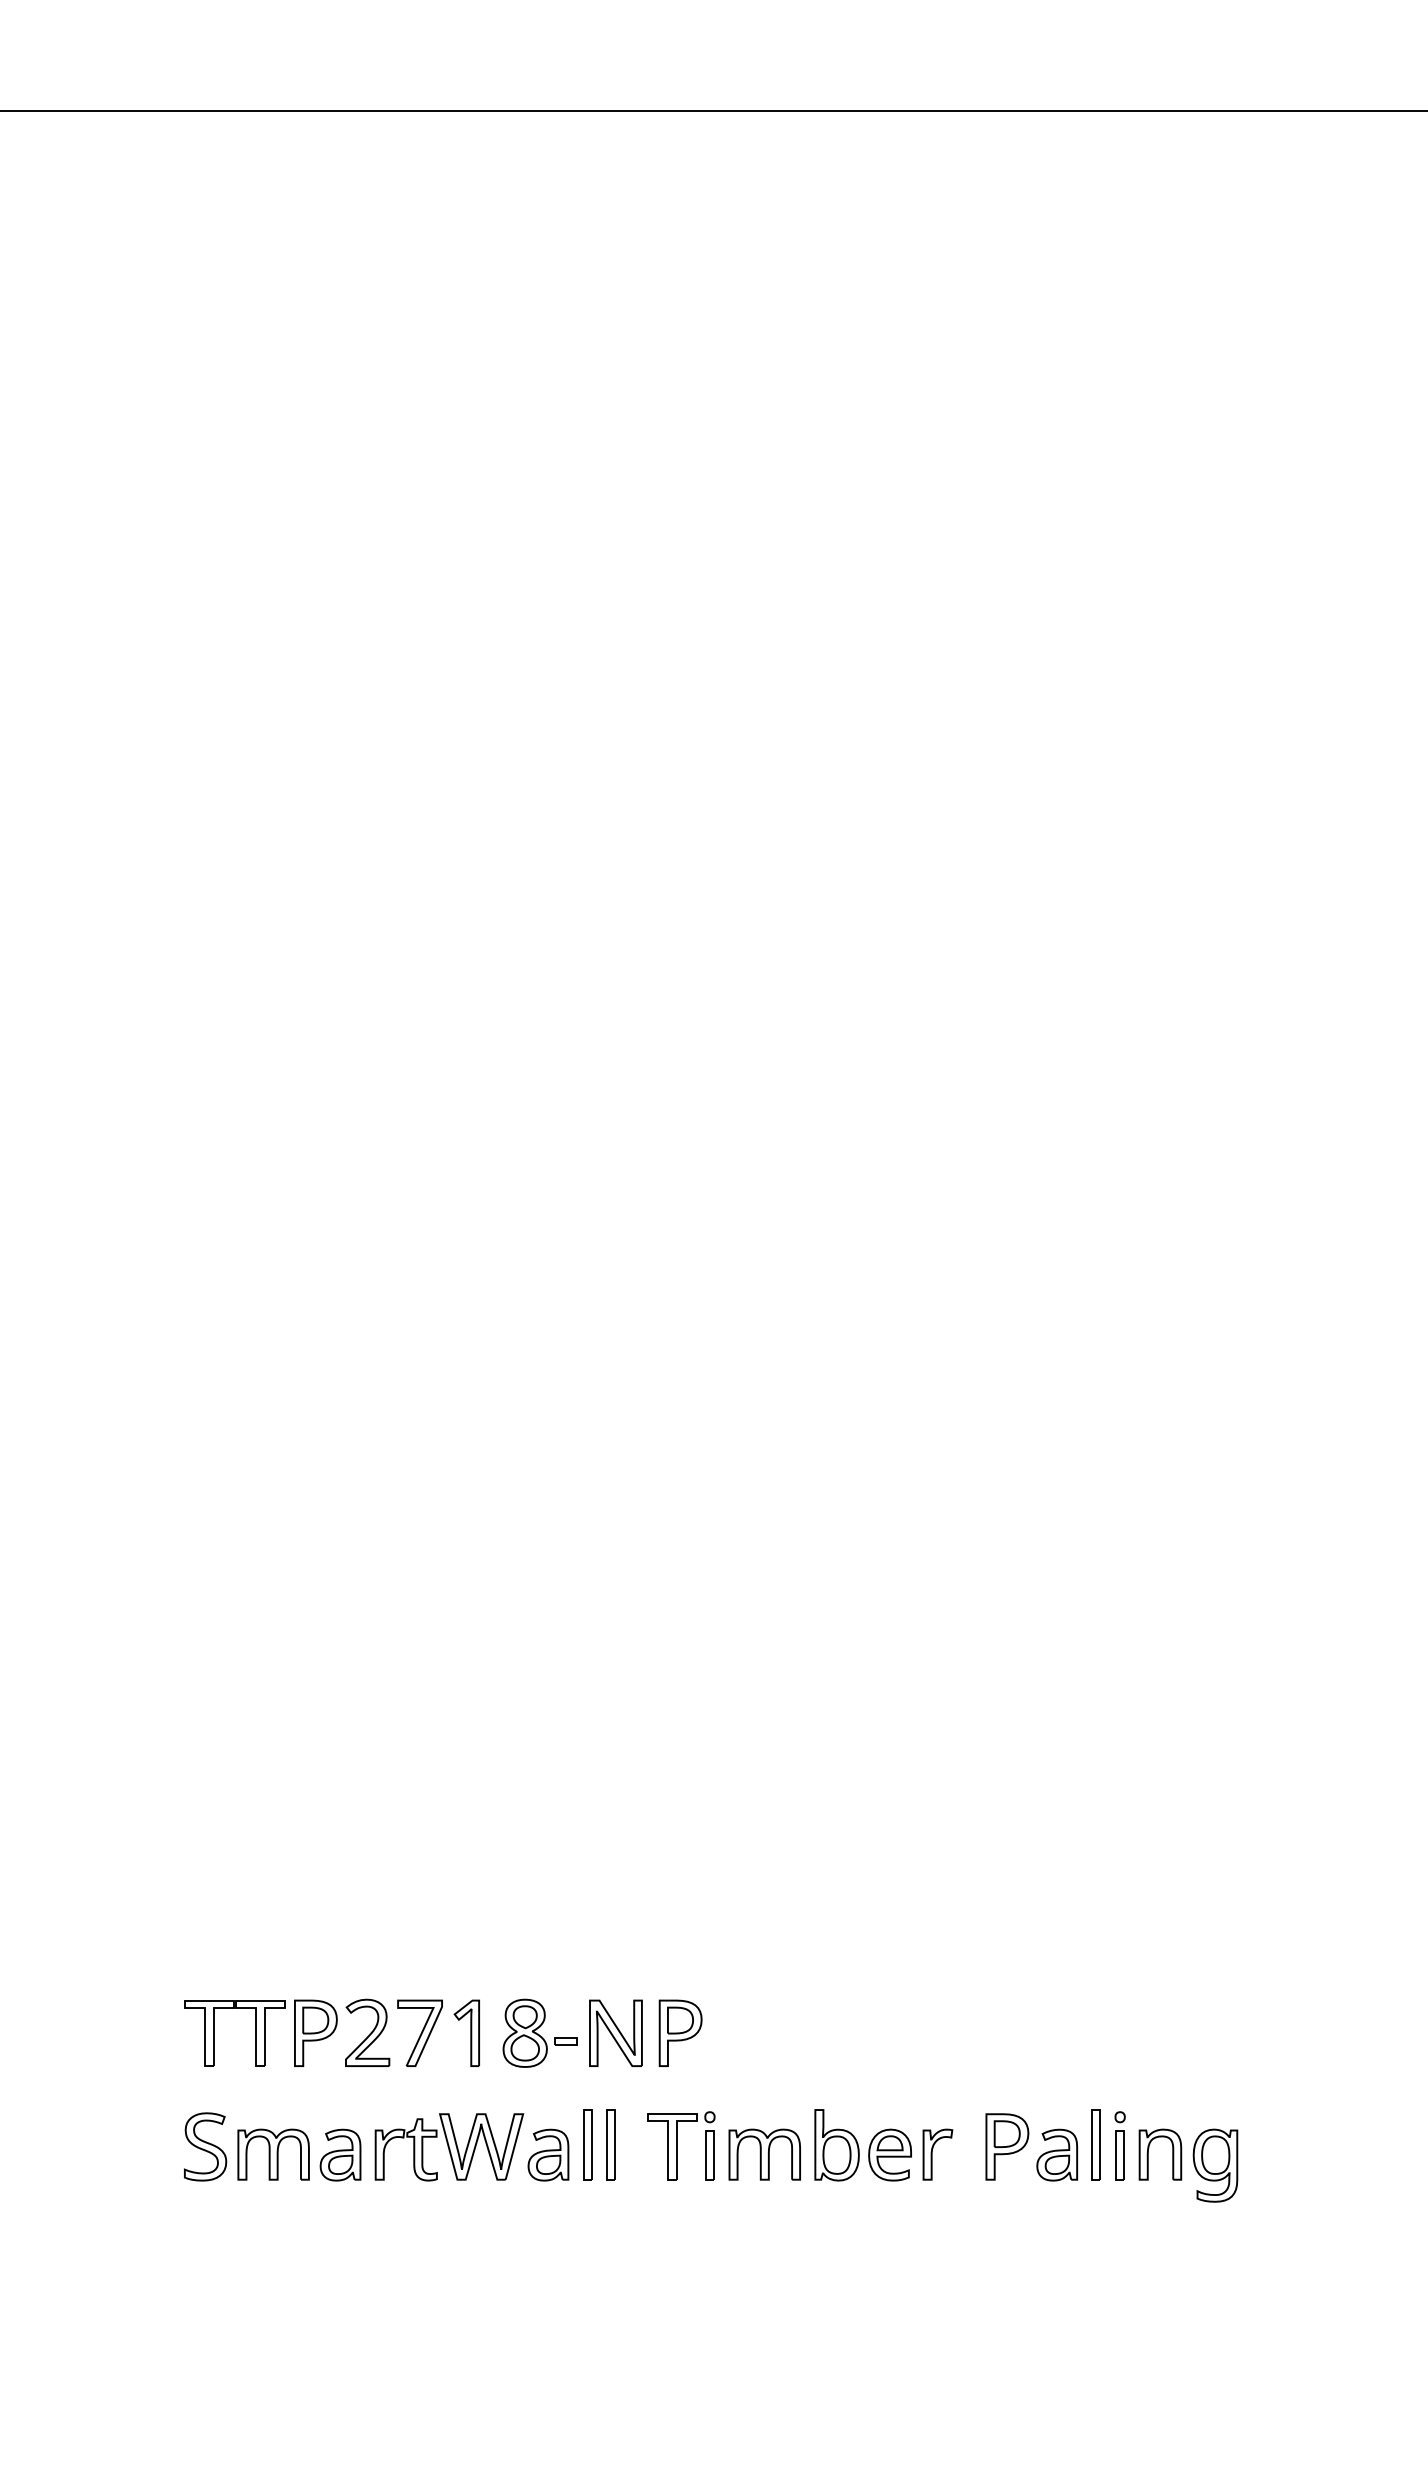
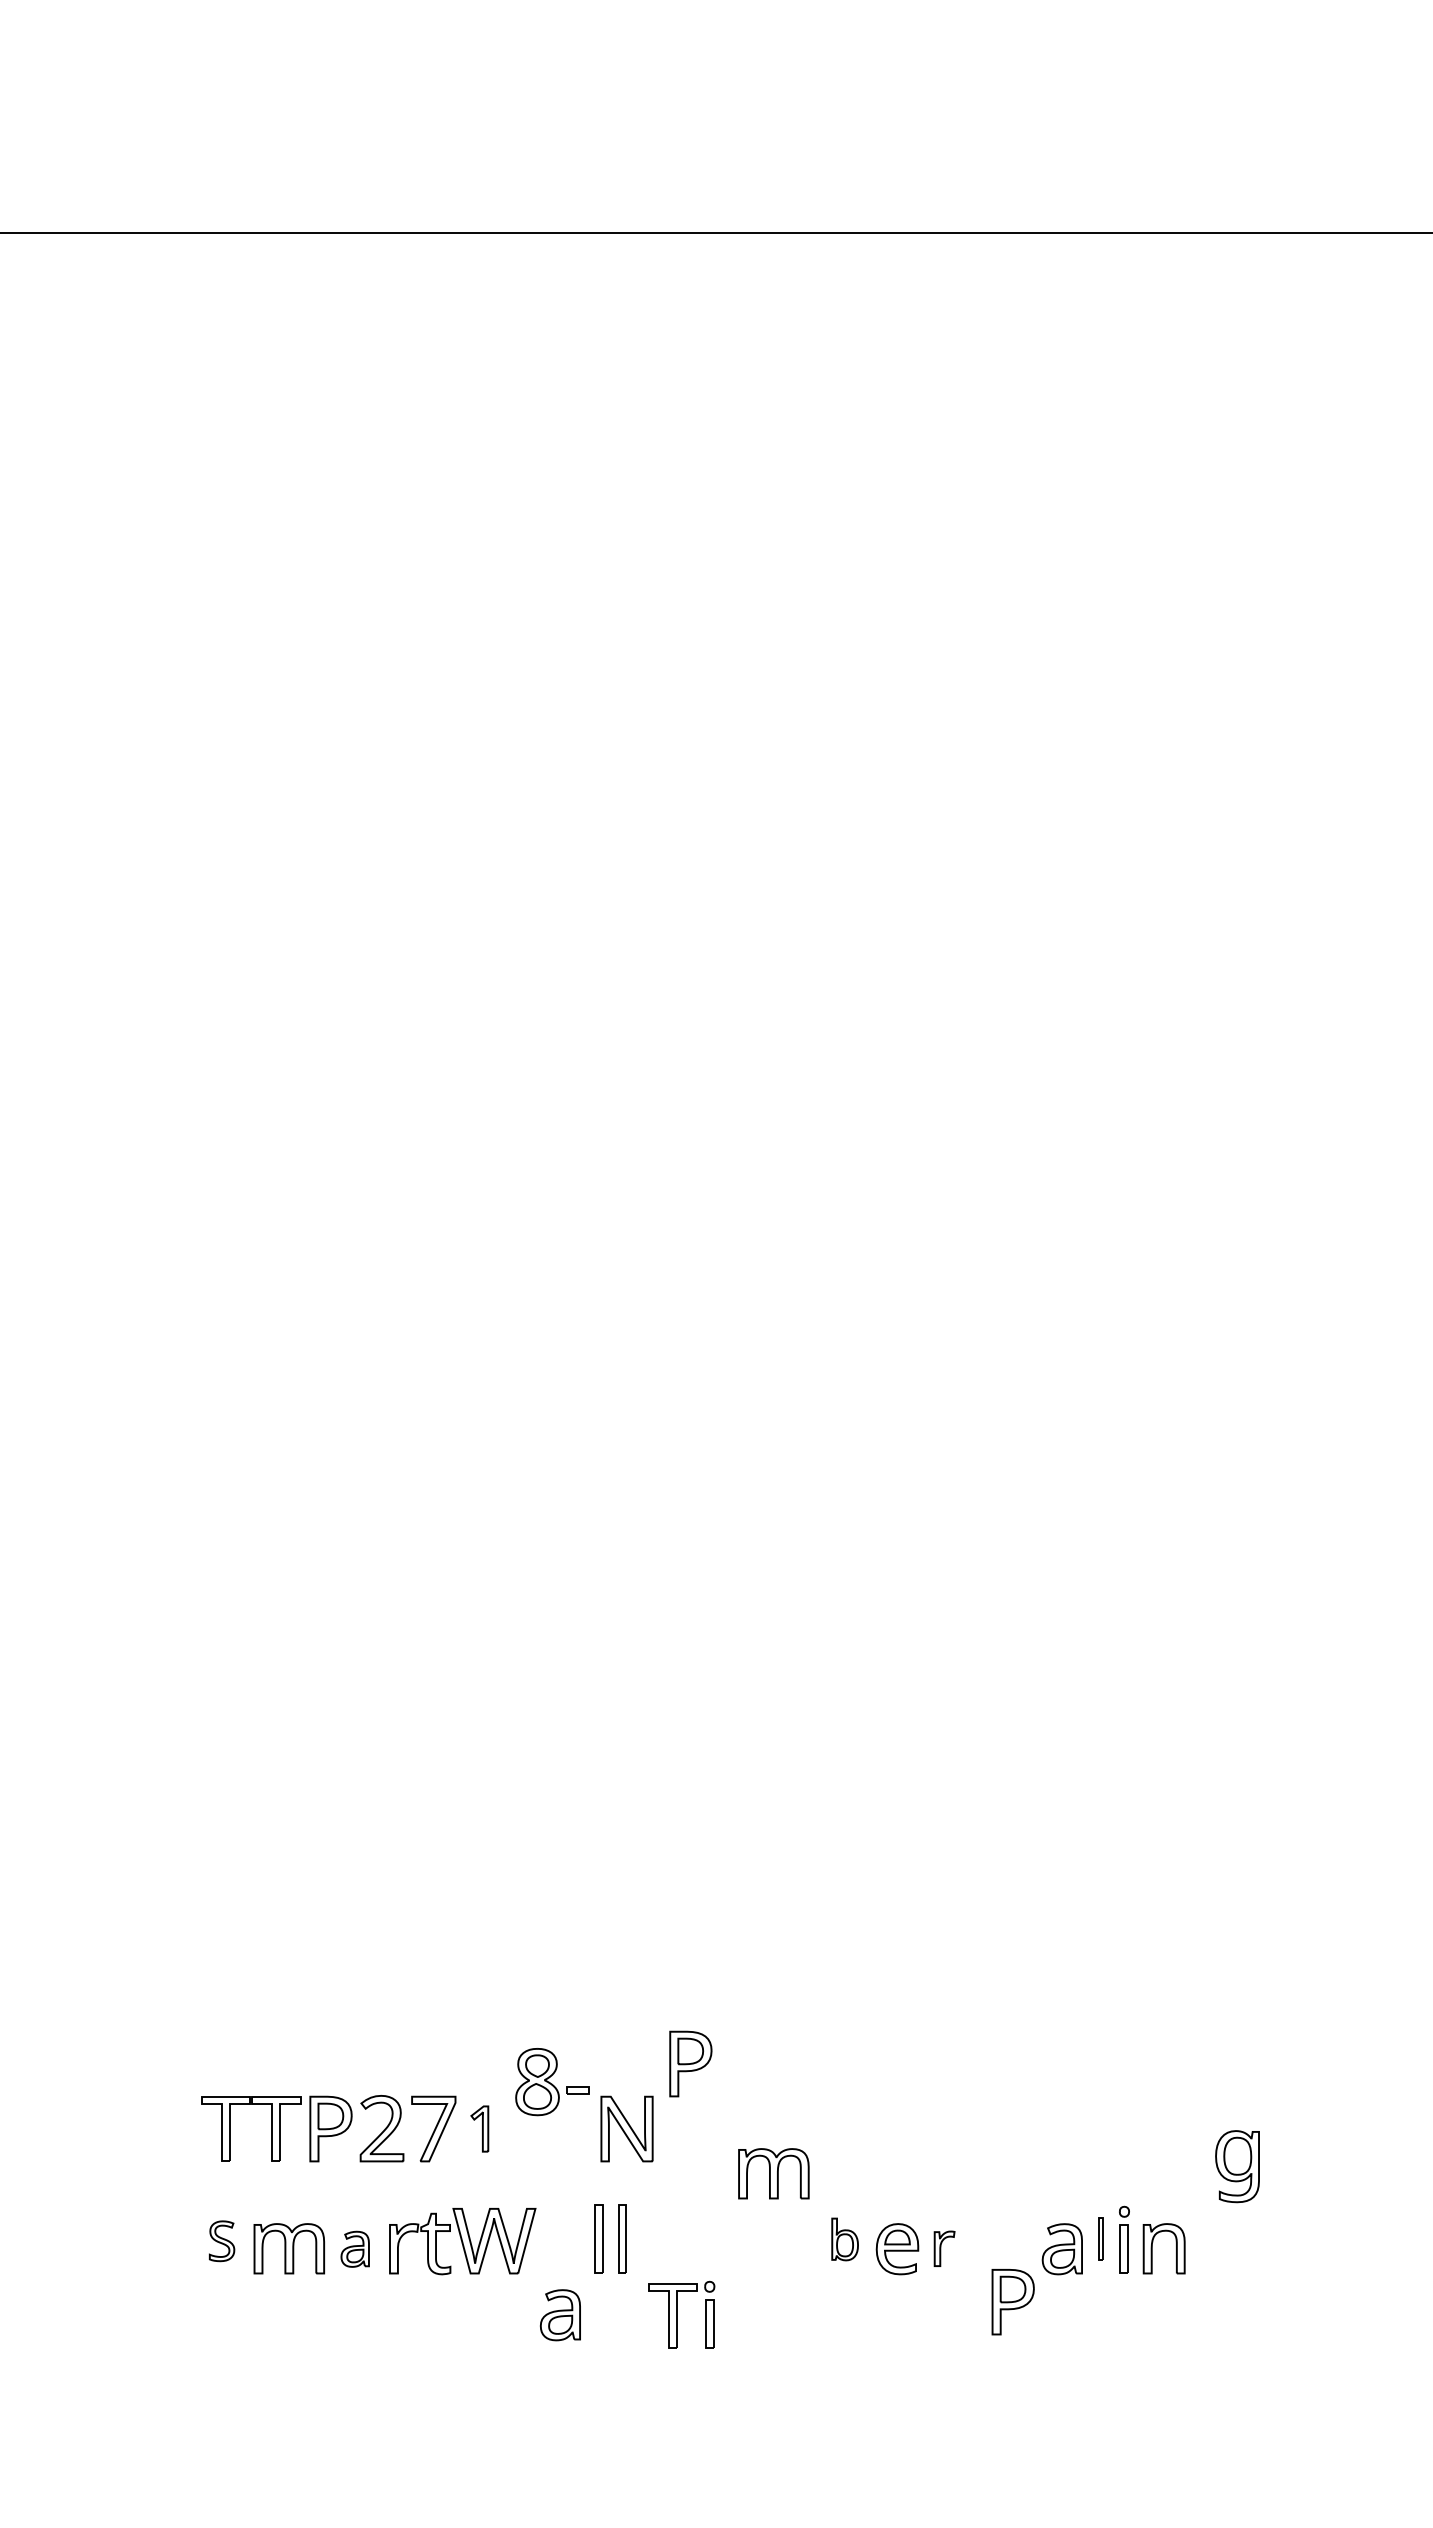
part: (466, 2032) -> (479, 2128), size x0.7
part: (680, 2032) -> (690, 2063), moved
part: (540, 2033) -> (552, 2082), moved
part: (1095, 2144) -> (1100, 2238), size x0.6
part: (681, 2145) -> (681, 2314), moved
part: (836, 2145) -> (844, 2239), size x0.6
part: (204, 2147) -> (221, 2241), size x0.6
part: (1006, 2147) -> (1012, 2302), moved
part: (764, 2154) -> (773, 2173), moved
part: (937, 2154) -> (944, 2248), size x0.7
part: (339, 2155) -> (354, 2249), size x0.7
part: (547, 2155) -> (559, 2315), moved
part: (1215, 2165) -> (1237, 2166), moved

